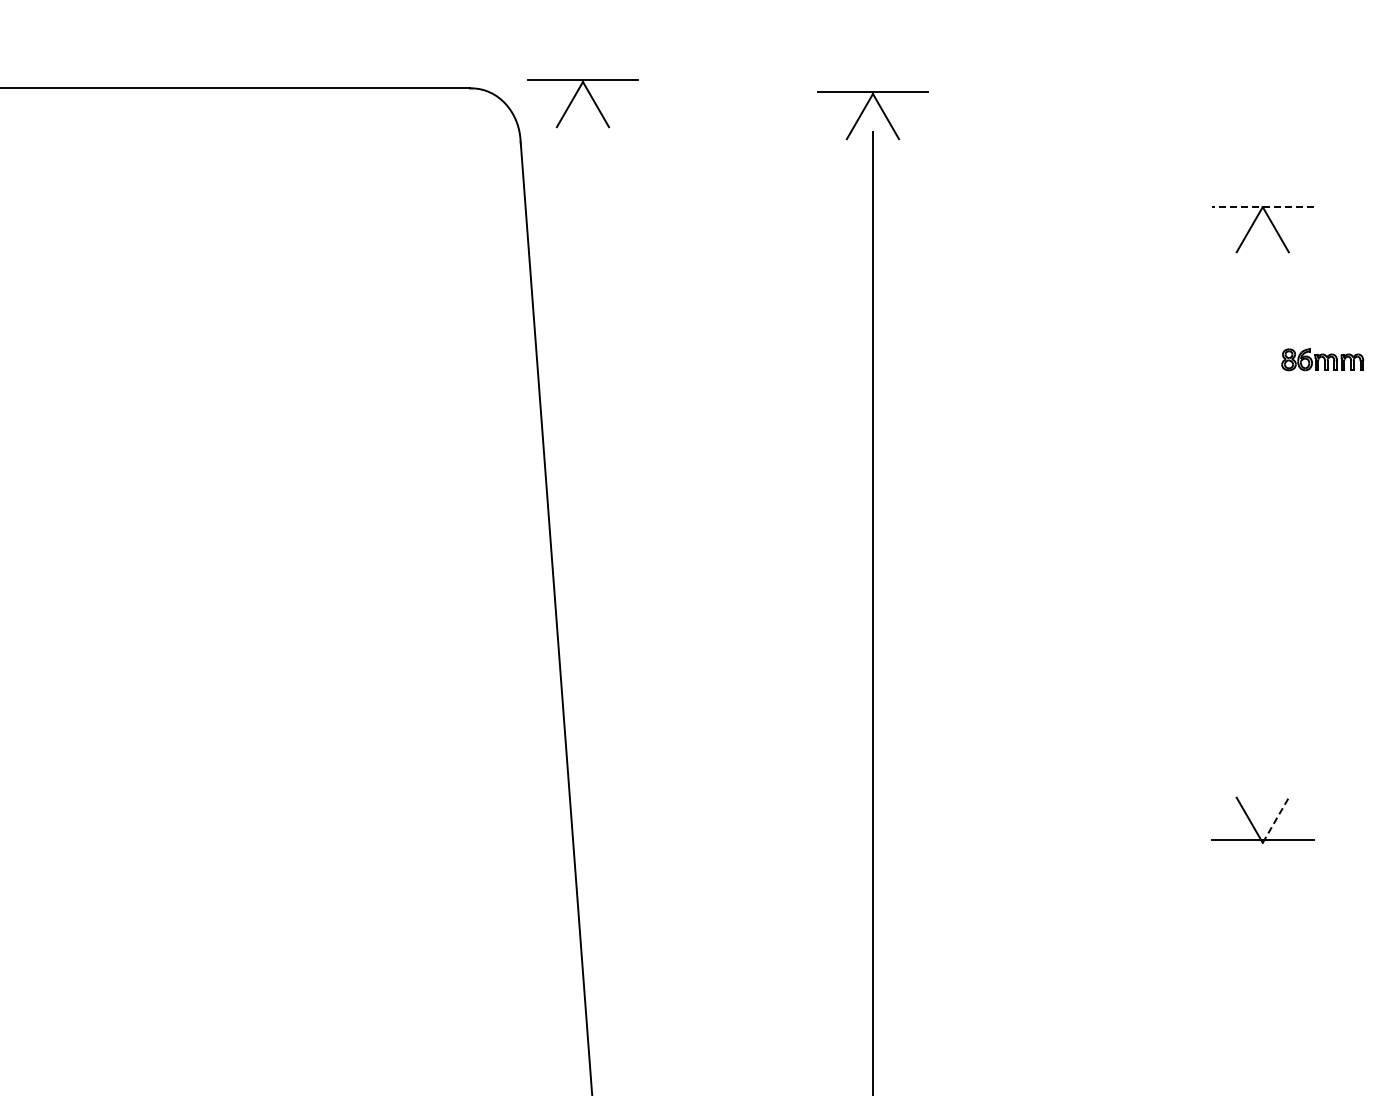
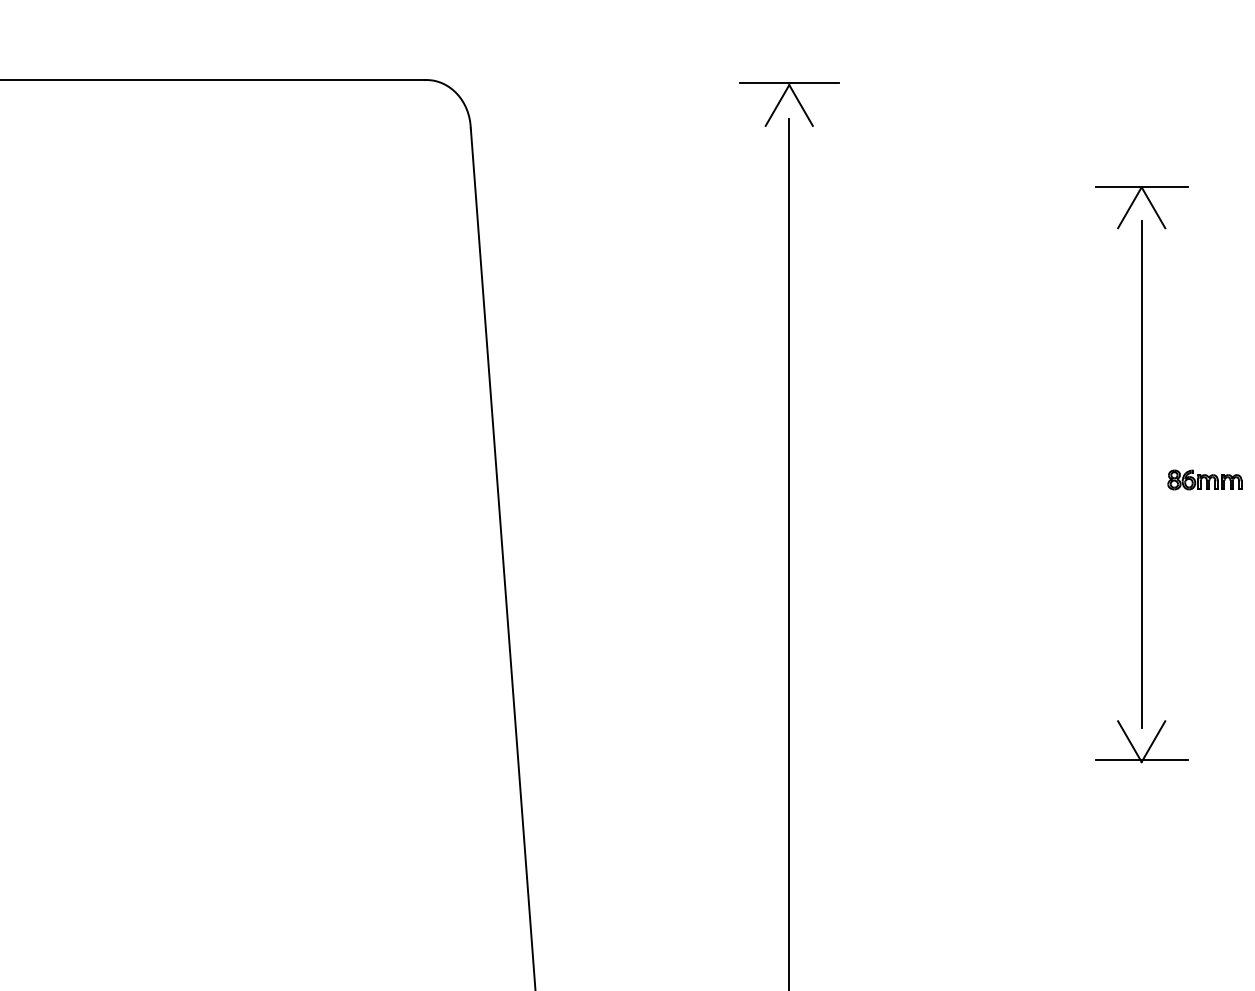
part: (575, 97) -> (520, 88), removed
line: (1262, 206) -> (1141, 186), dashed -> solid
part: (1322, 359) -> (1204, 479), moved
line: (1262, 524) -> (1141, 474), added
line: (1276, 819) -> (1154, 740), dashed -> solid

